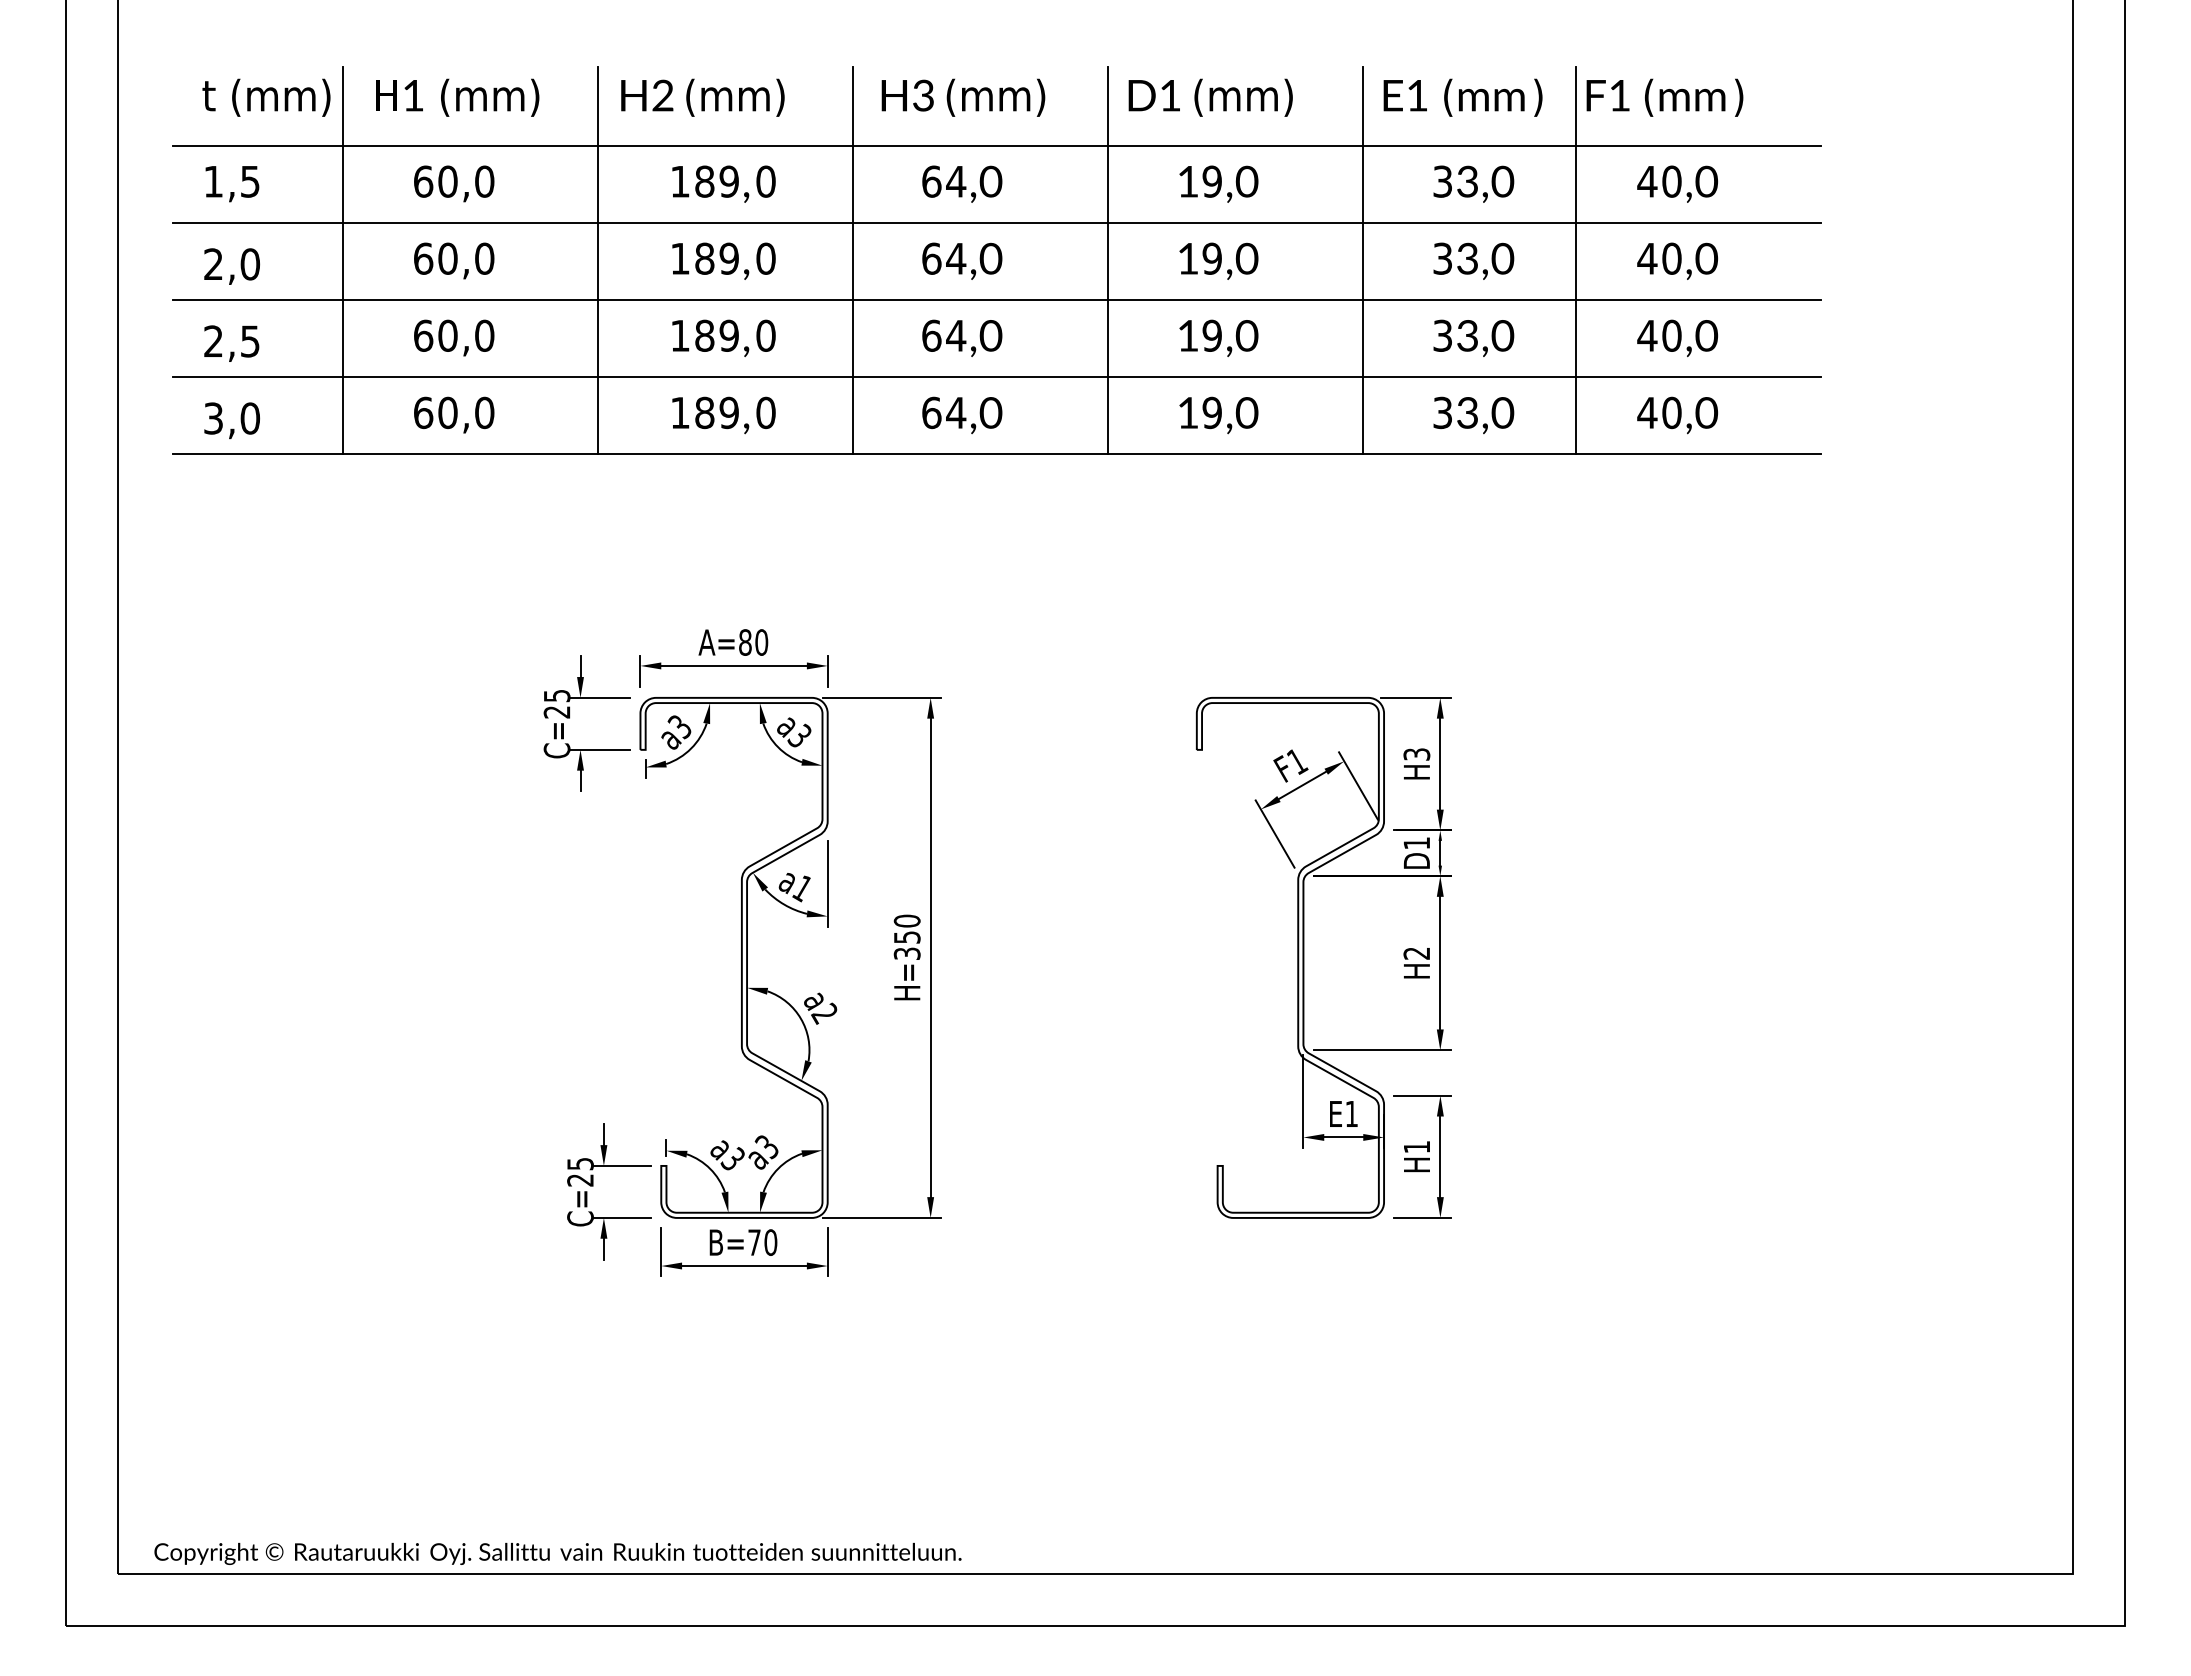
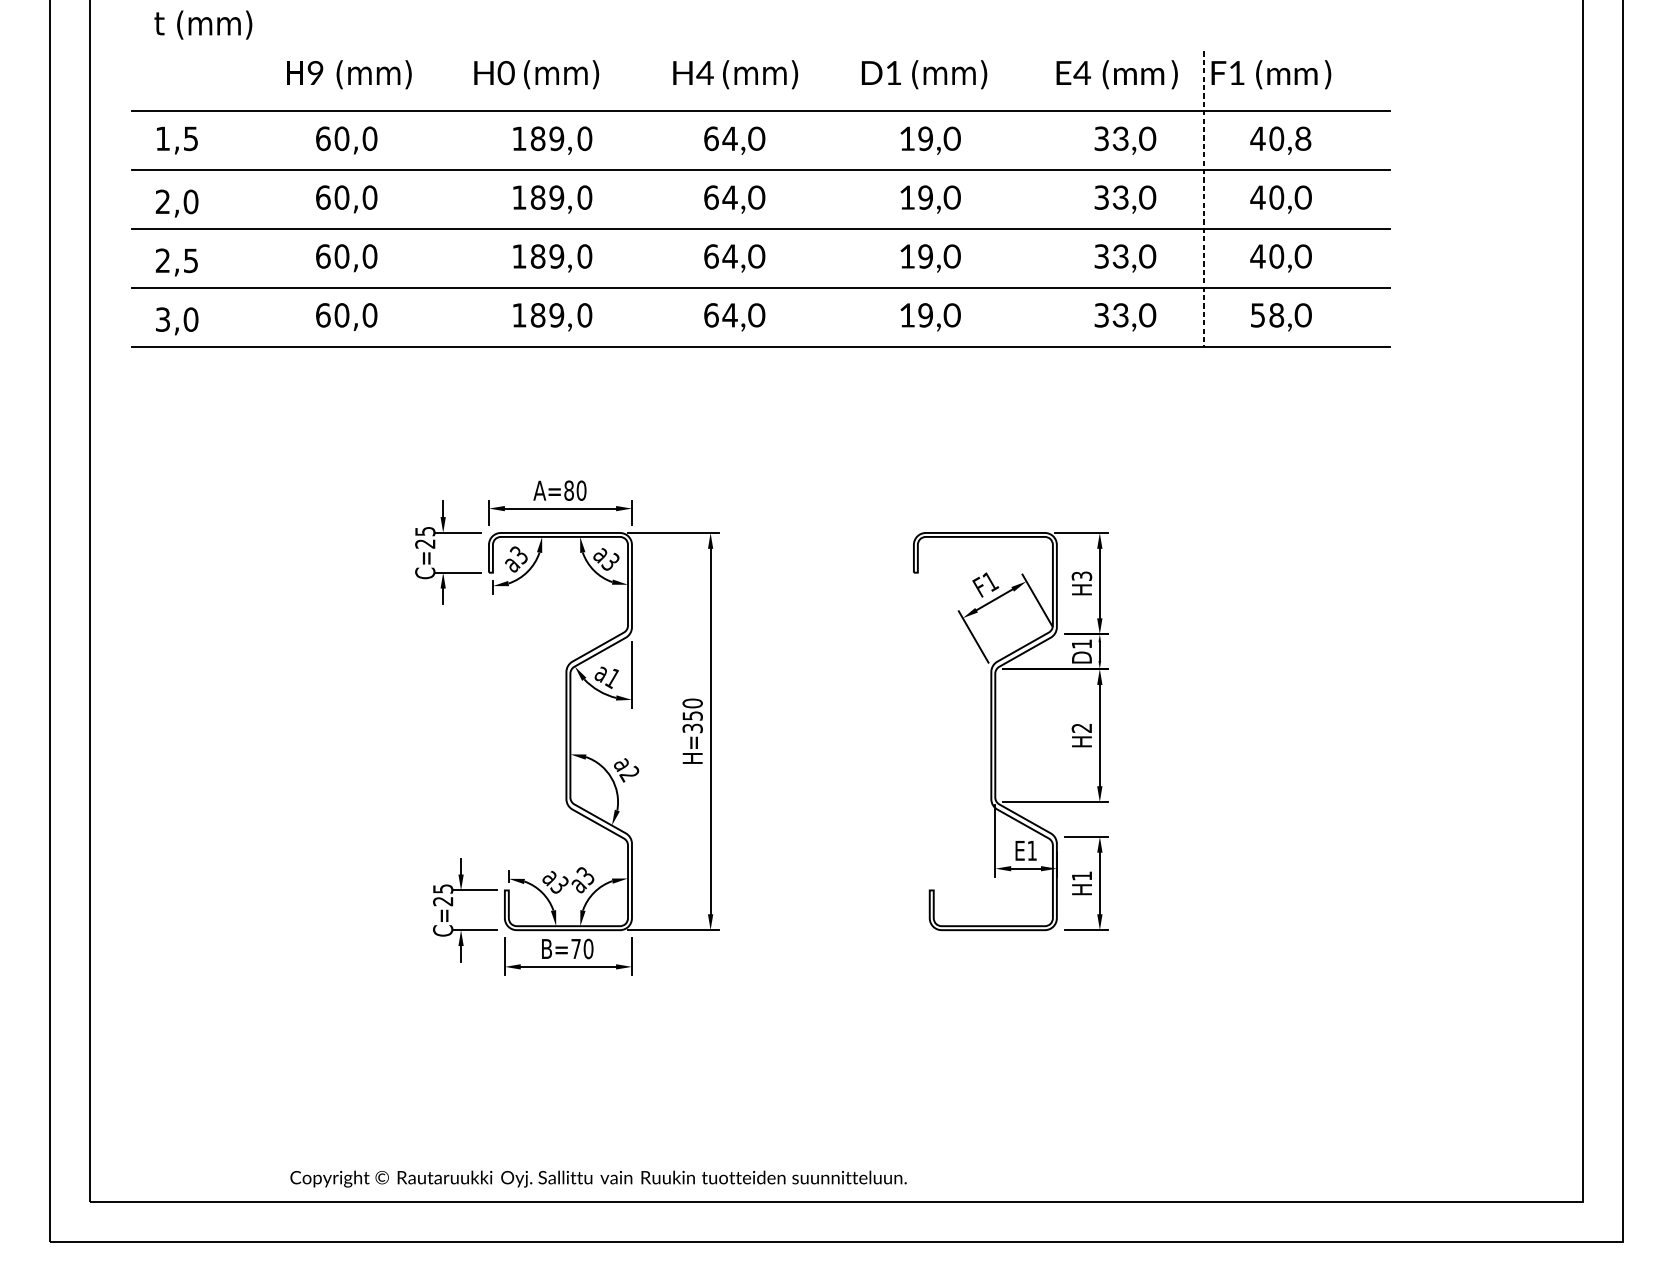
text: (413, 95) -> (315, 72), 1 -> 9
text: (662, 95) -> (505, 72), H2 -> H0
text: (922, 95) -> (704, 72), H3 -> H4
text: (1416, 95) -> (1081, 72), E1 -> E4
text: (266, 97) -> (203, 24), moved
text: (1706, 181) -> (1303, 138), ,0 -> ,8
line: (342, 260) -> (261, 198), removed
line: (597, 260) -> (456, 198), removed
line: (852, 260) -> (650, 198), removed
line: (1107, 260) -> (845, 198), removed
line: (1362, 260) -> (1040, 198), removed
line: (1576, 260) -> (1203, 198), solid -> dashed
text: (1659, 413) -> (1267, 315), 40 -> 58
text: (557, 1553) -> (598, 1178), moved

